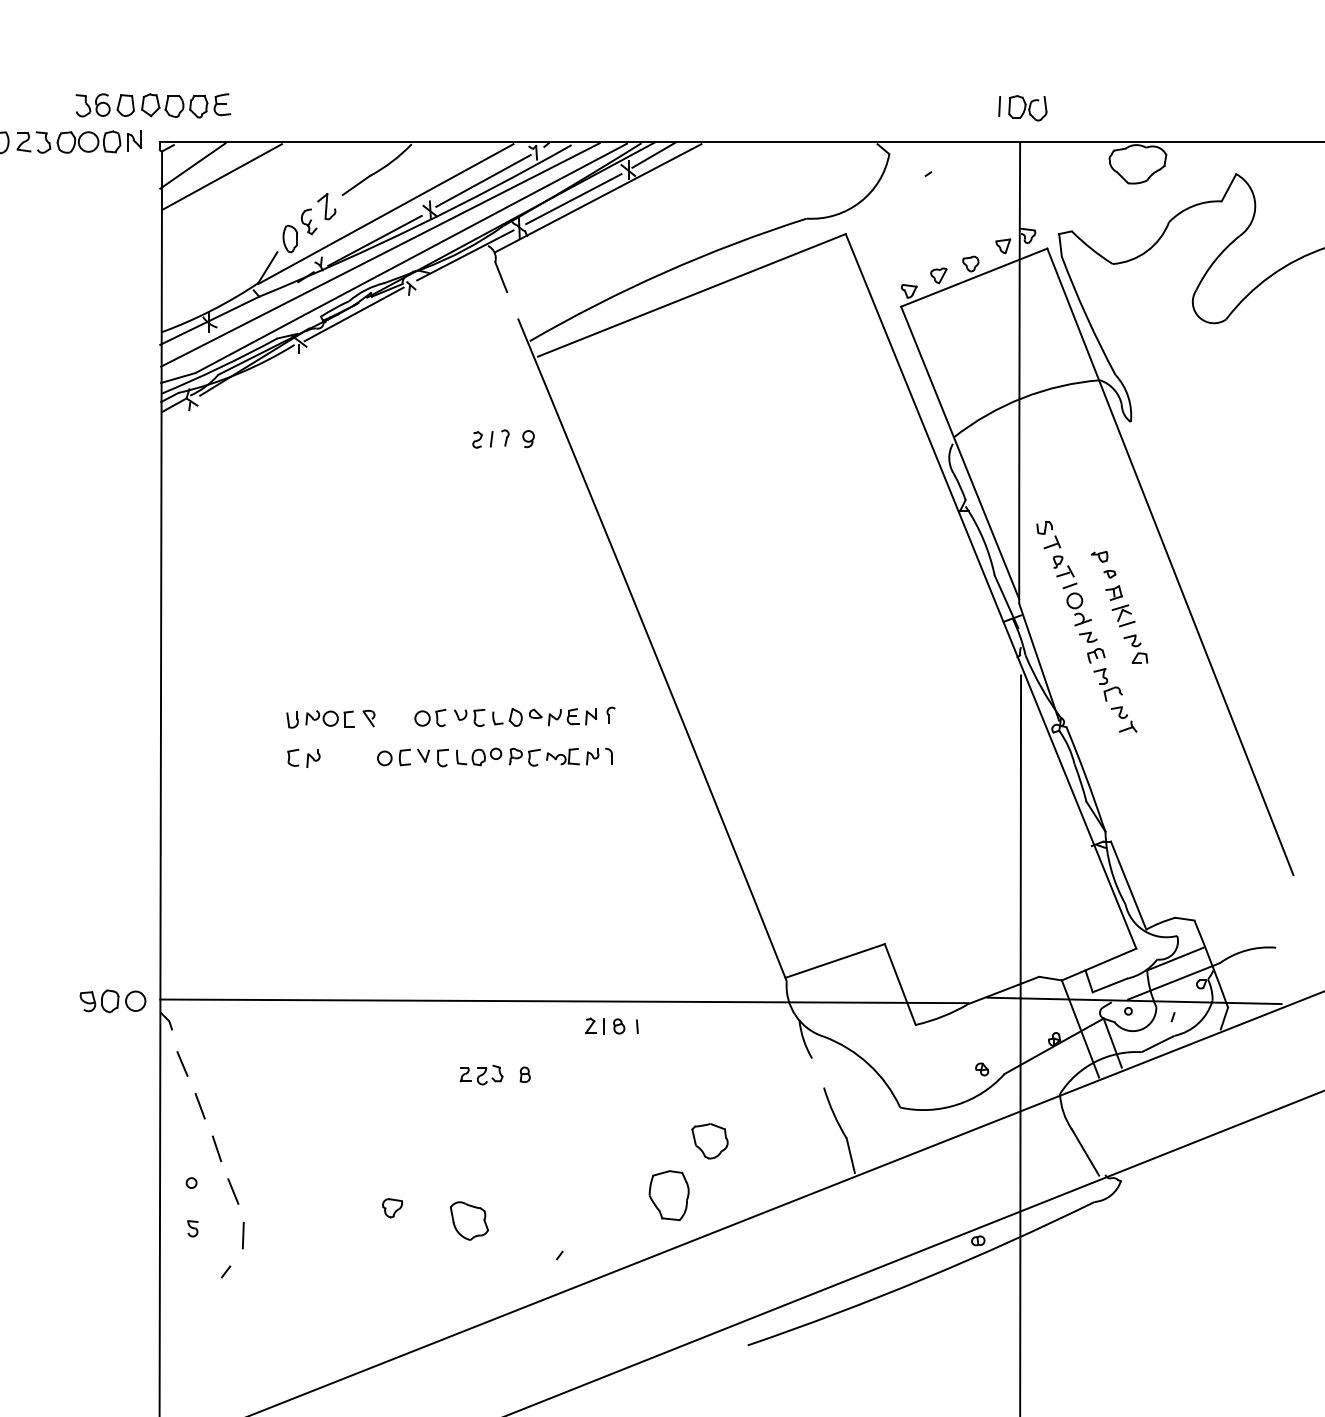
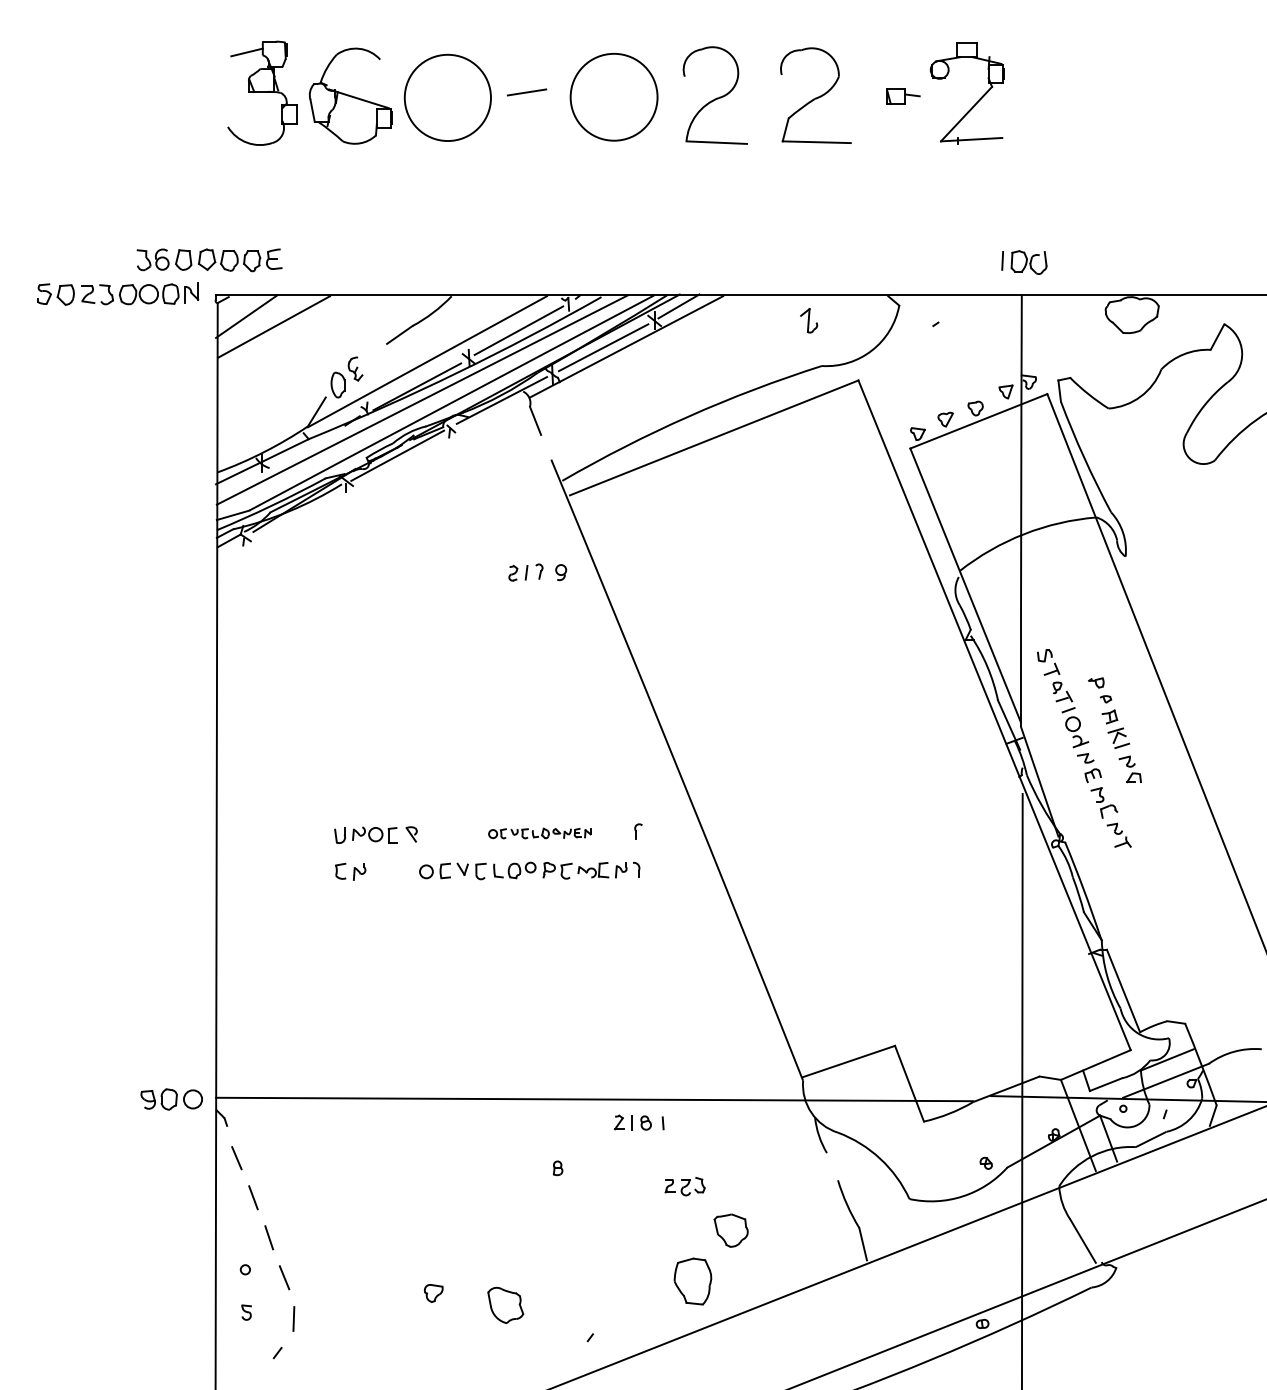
part: (327, 206) -> (809, 320), moved
part: (505, 717) -> (539, 833), size x0.6
part: (480, 1074) -> (684, 1186), moved

